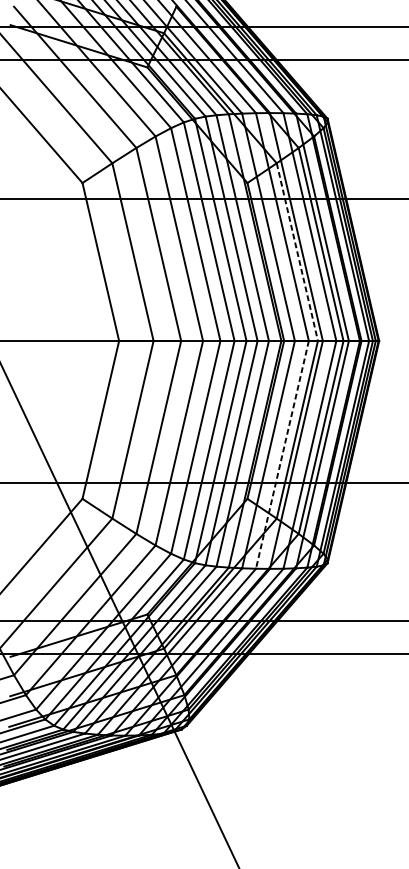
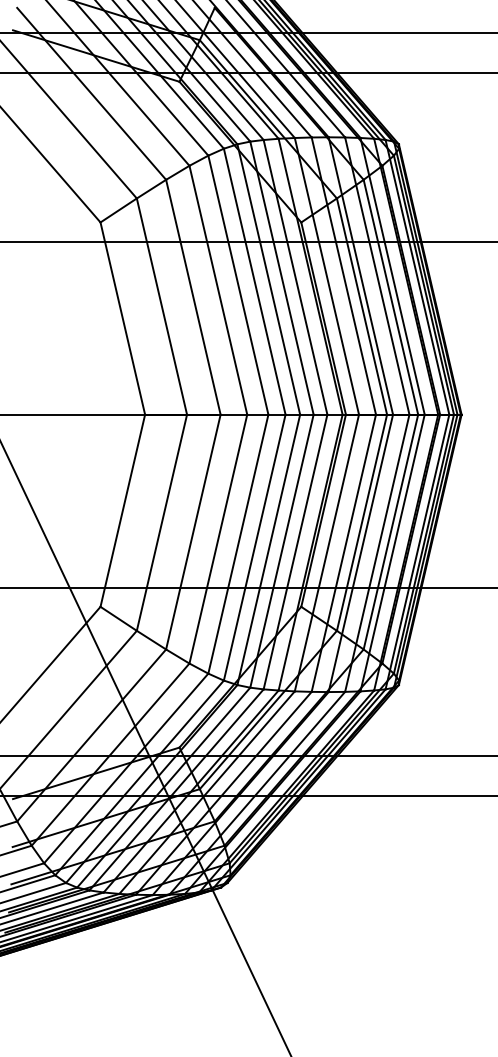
line: (297, 252) -> (362, 306), dashed -> solid
line: (282, 455) -> (343, 553), dashed -> solid

